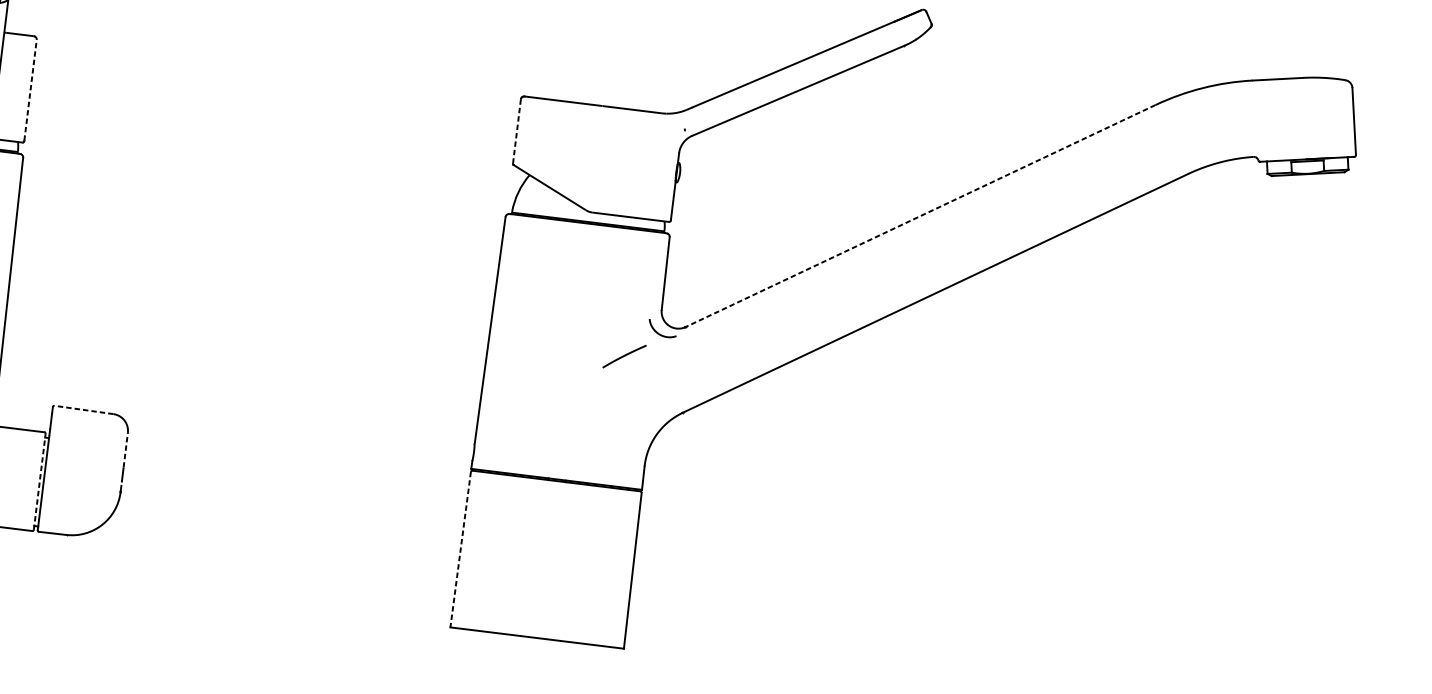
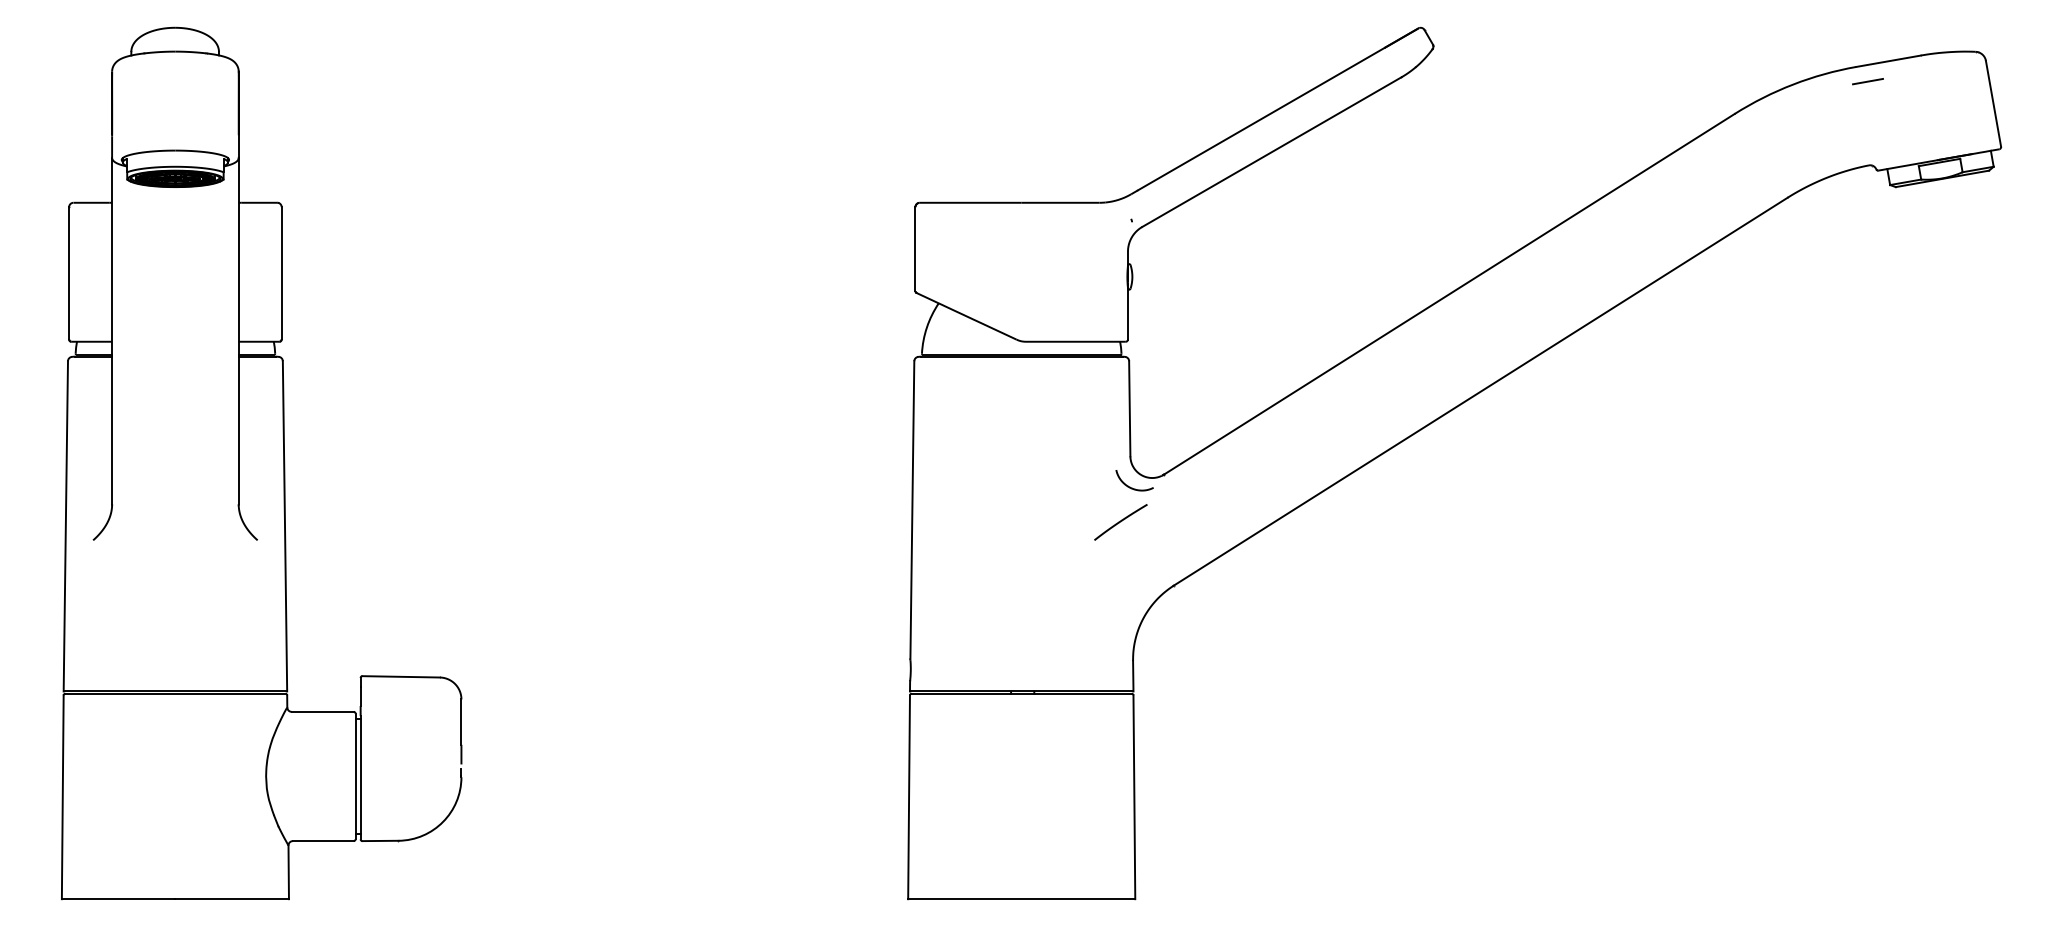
line: (30, 90) -> (281, 273), dashed -> solid
line: (1260, 92) -> (1867, 81), added
line: (516, 131) -> (915, 249), dashed -> solid
line: (919, 216) -> (1448, 294), dashed -> solid
line: (624, 356) -> (1120, 522), moved
line: (84, 409) -> (401, 676), dashed -> solid
line: (125, 450) -> (461, 722), dashed -> solid
line: (39, 481) -> (355, 776), dashed -> solid
line: (460, 549) -> (909, 797), dashed -> solid

